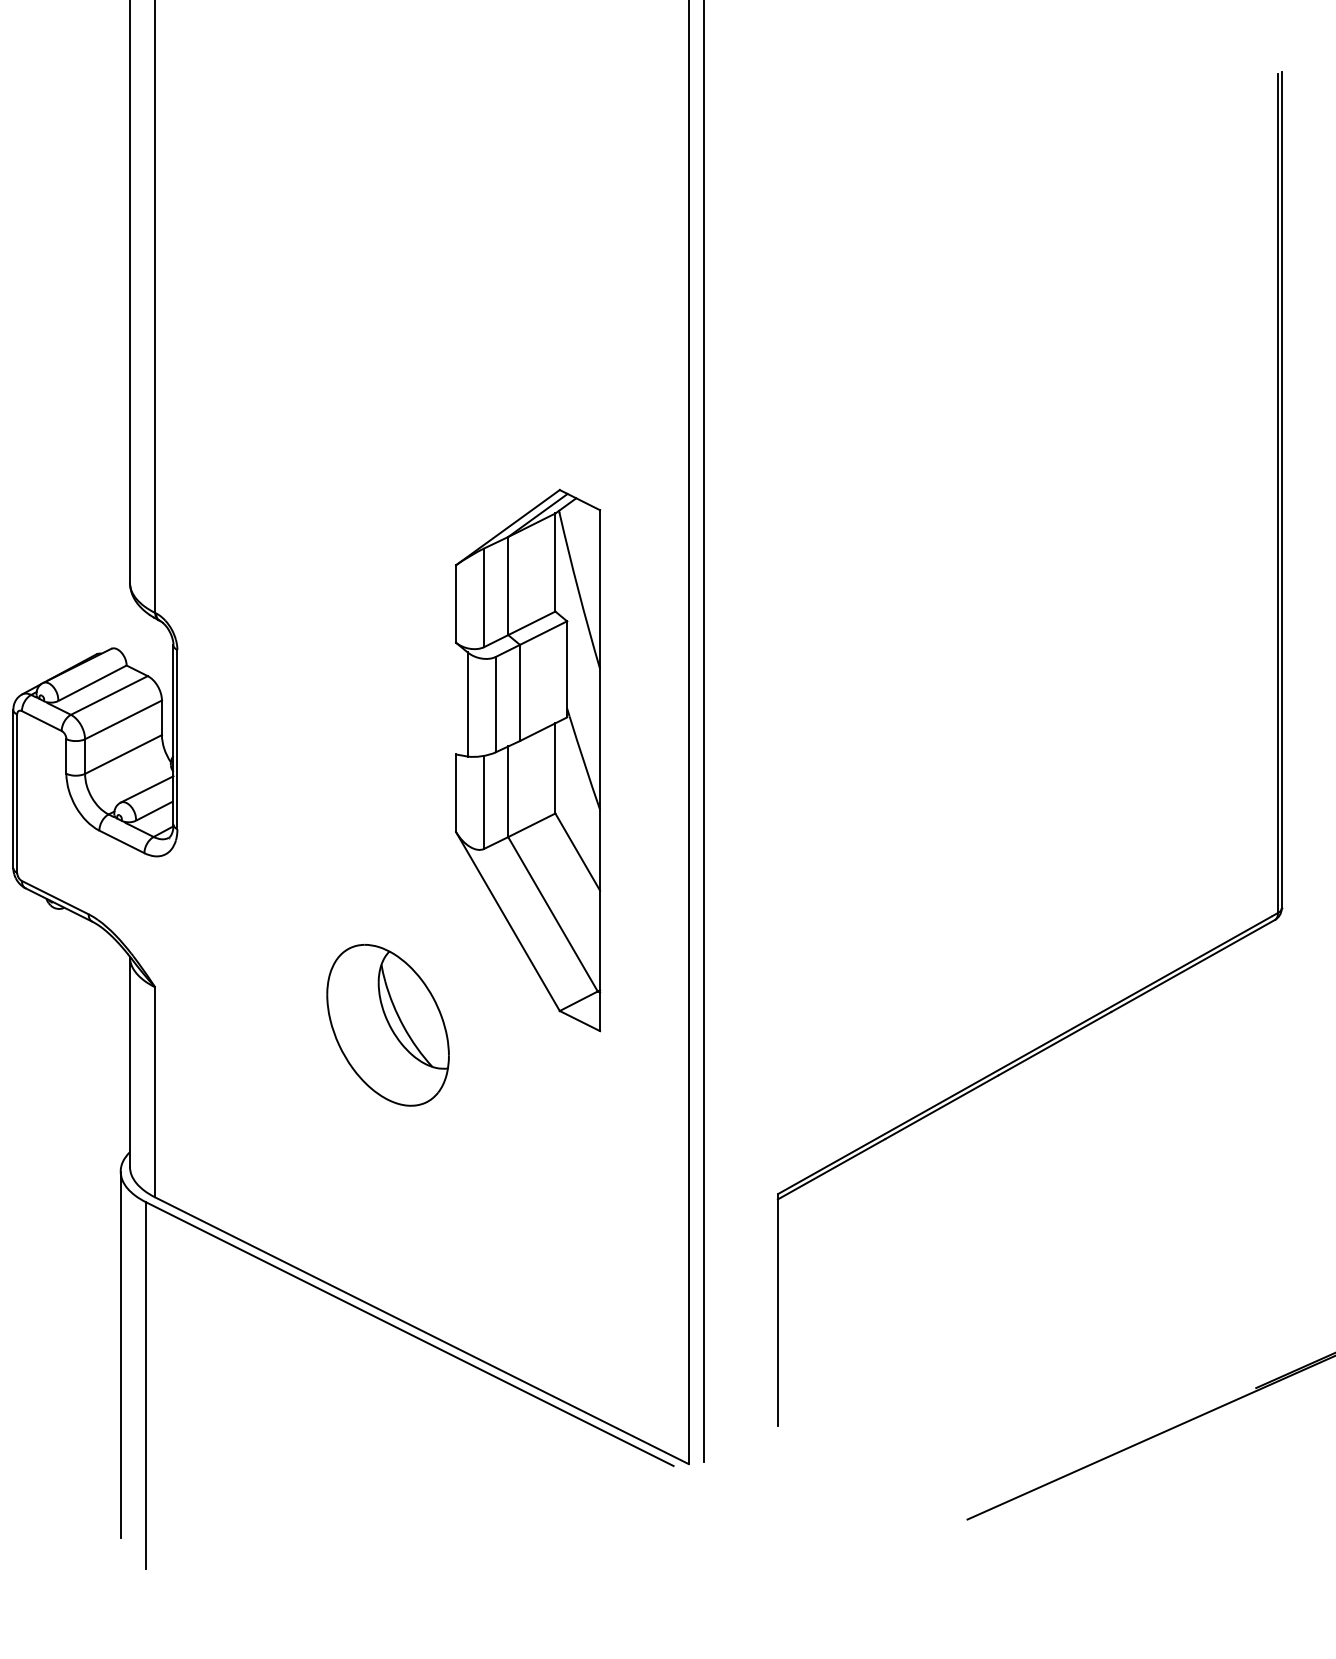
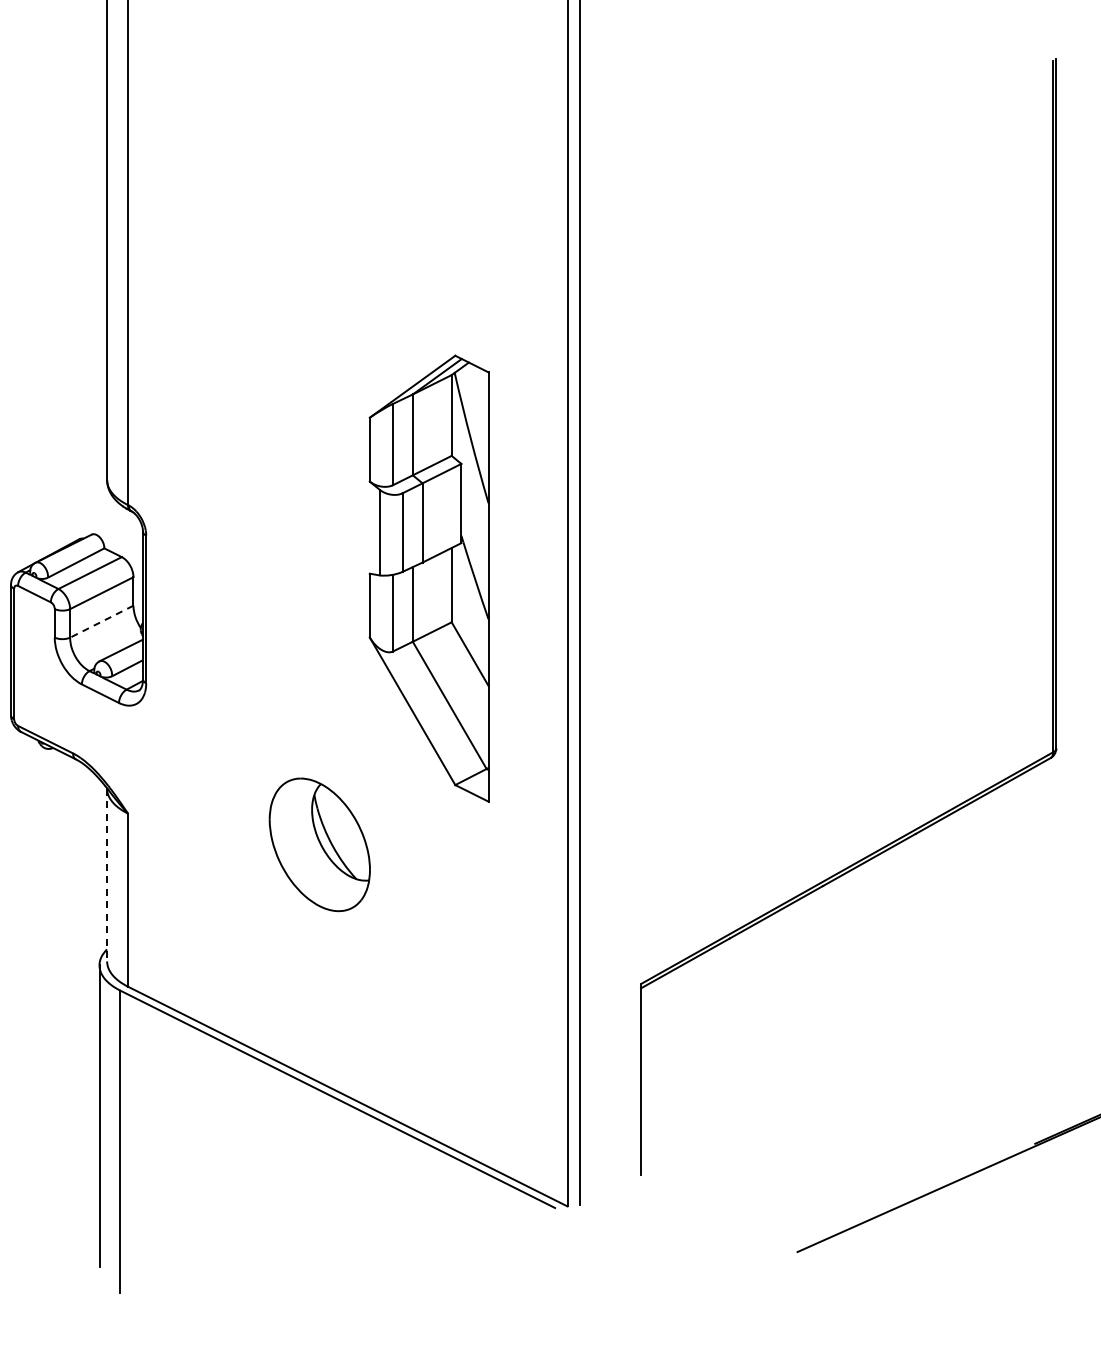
line: (123, 754) -> (101, 621), solid -> dashed
part: (527, 760) -> (428, 578), moved
line: (130, 1062) -> (107, 875), solid -> dashed

